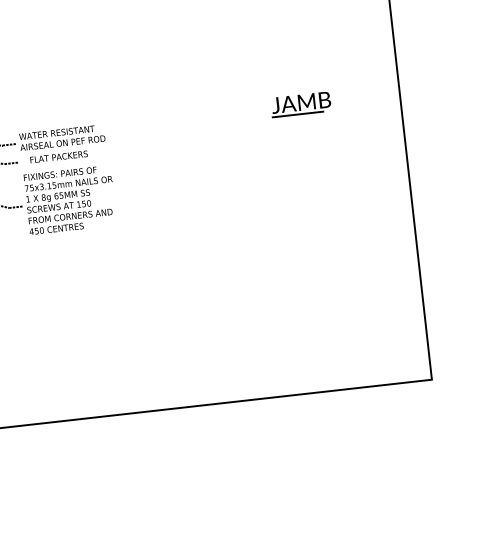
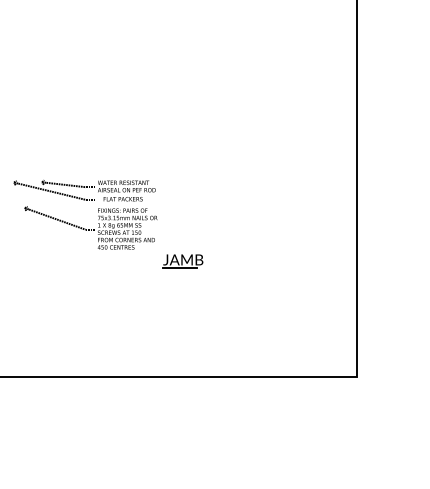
part: (300, 105) -> (182, 261), moved

